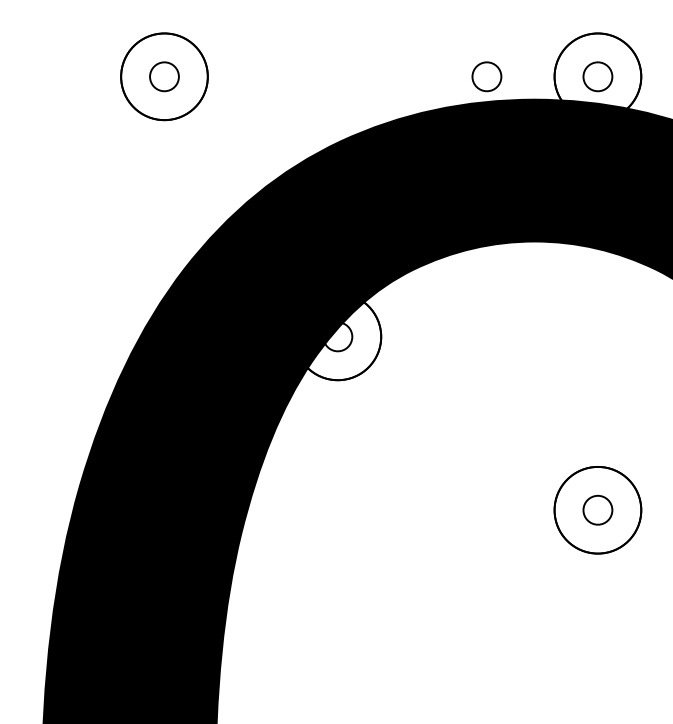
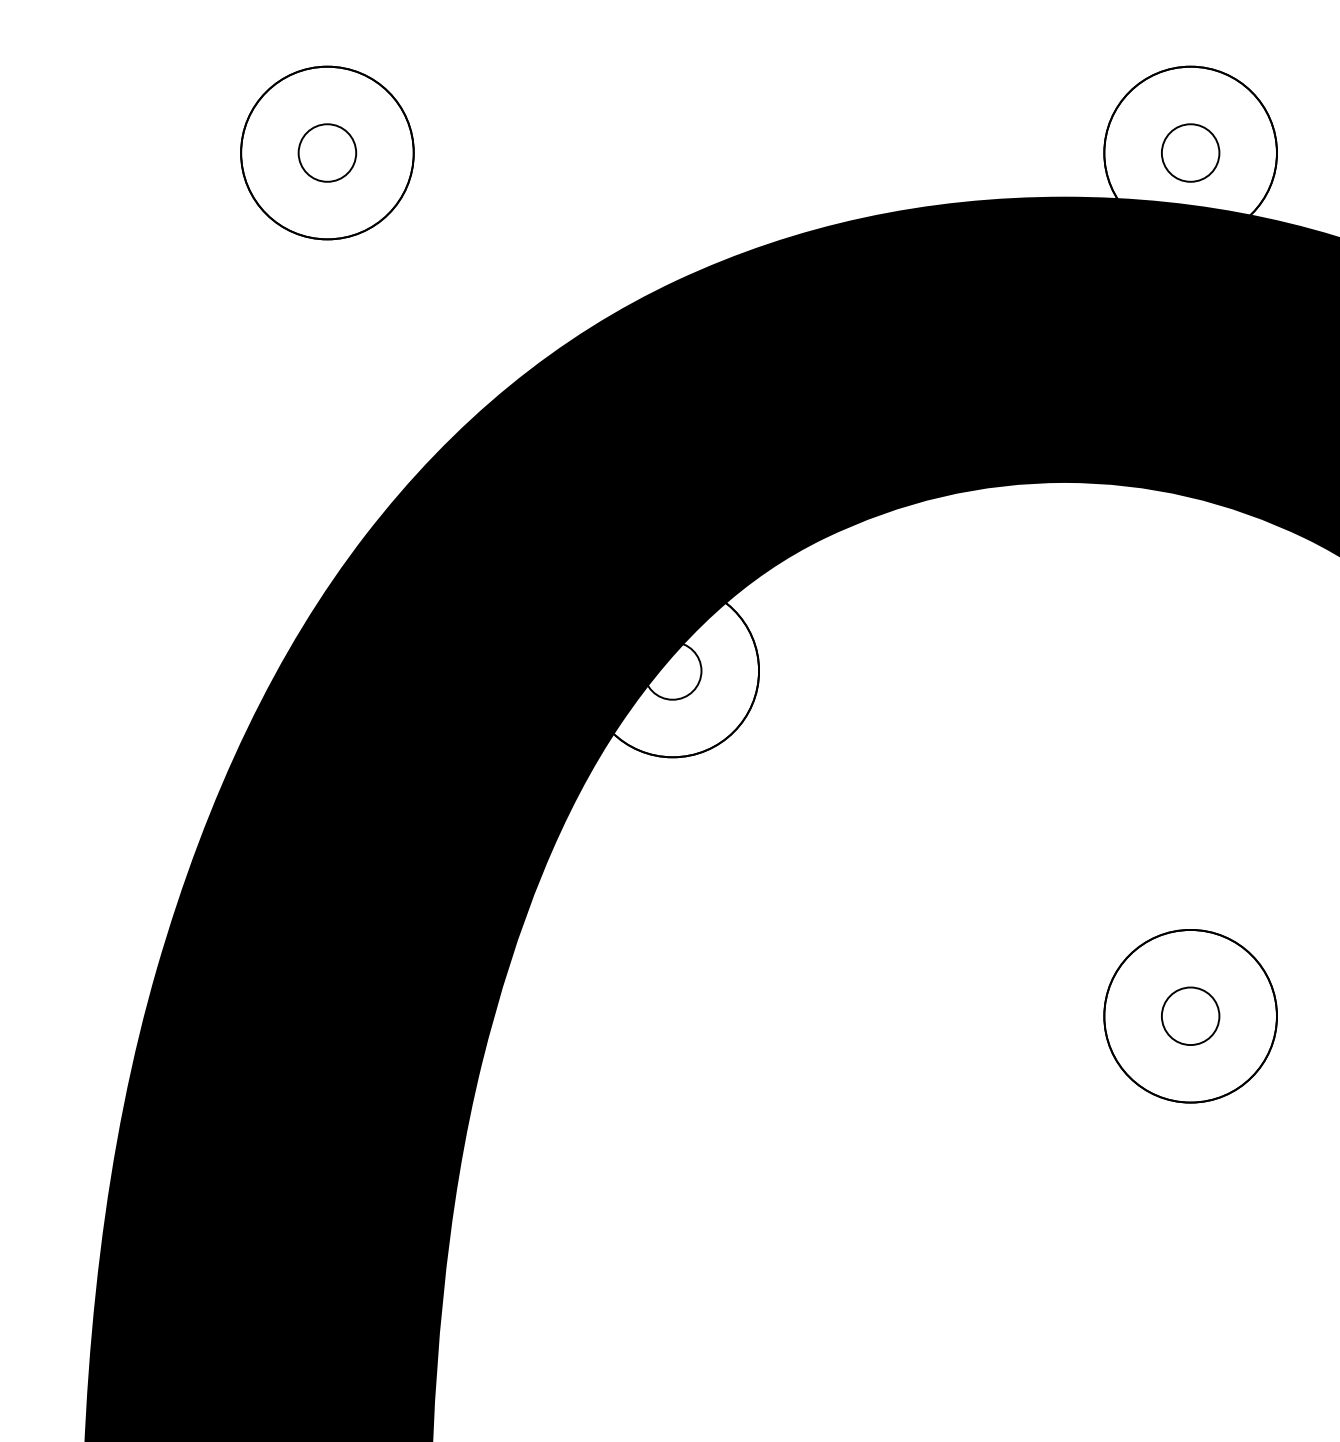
part: (486, 76) -> (968, 152), removed

